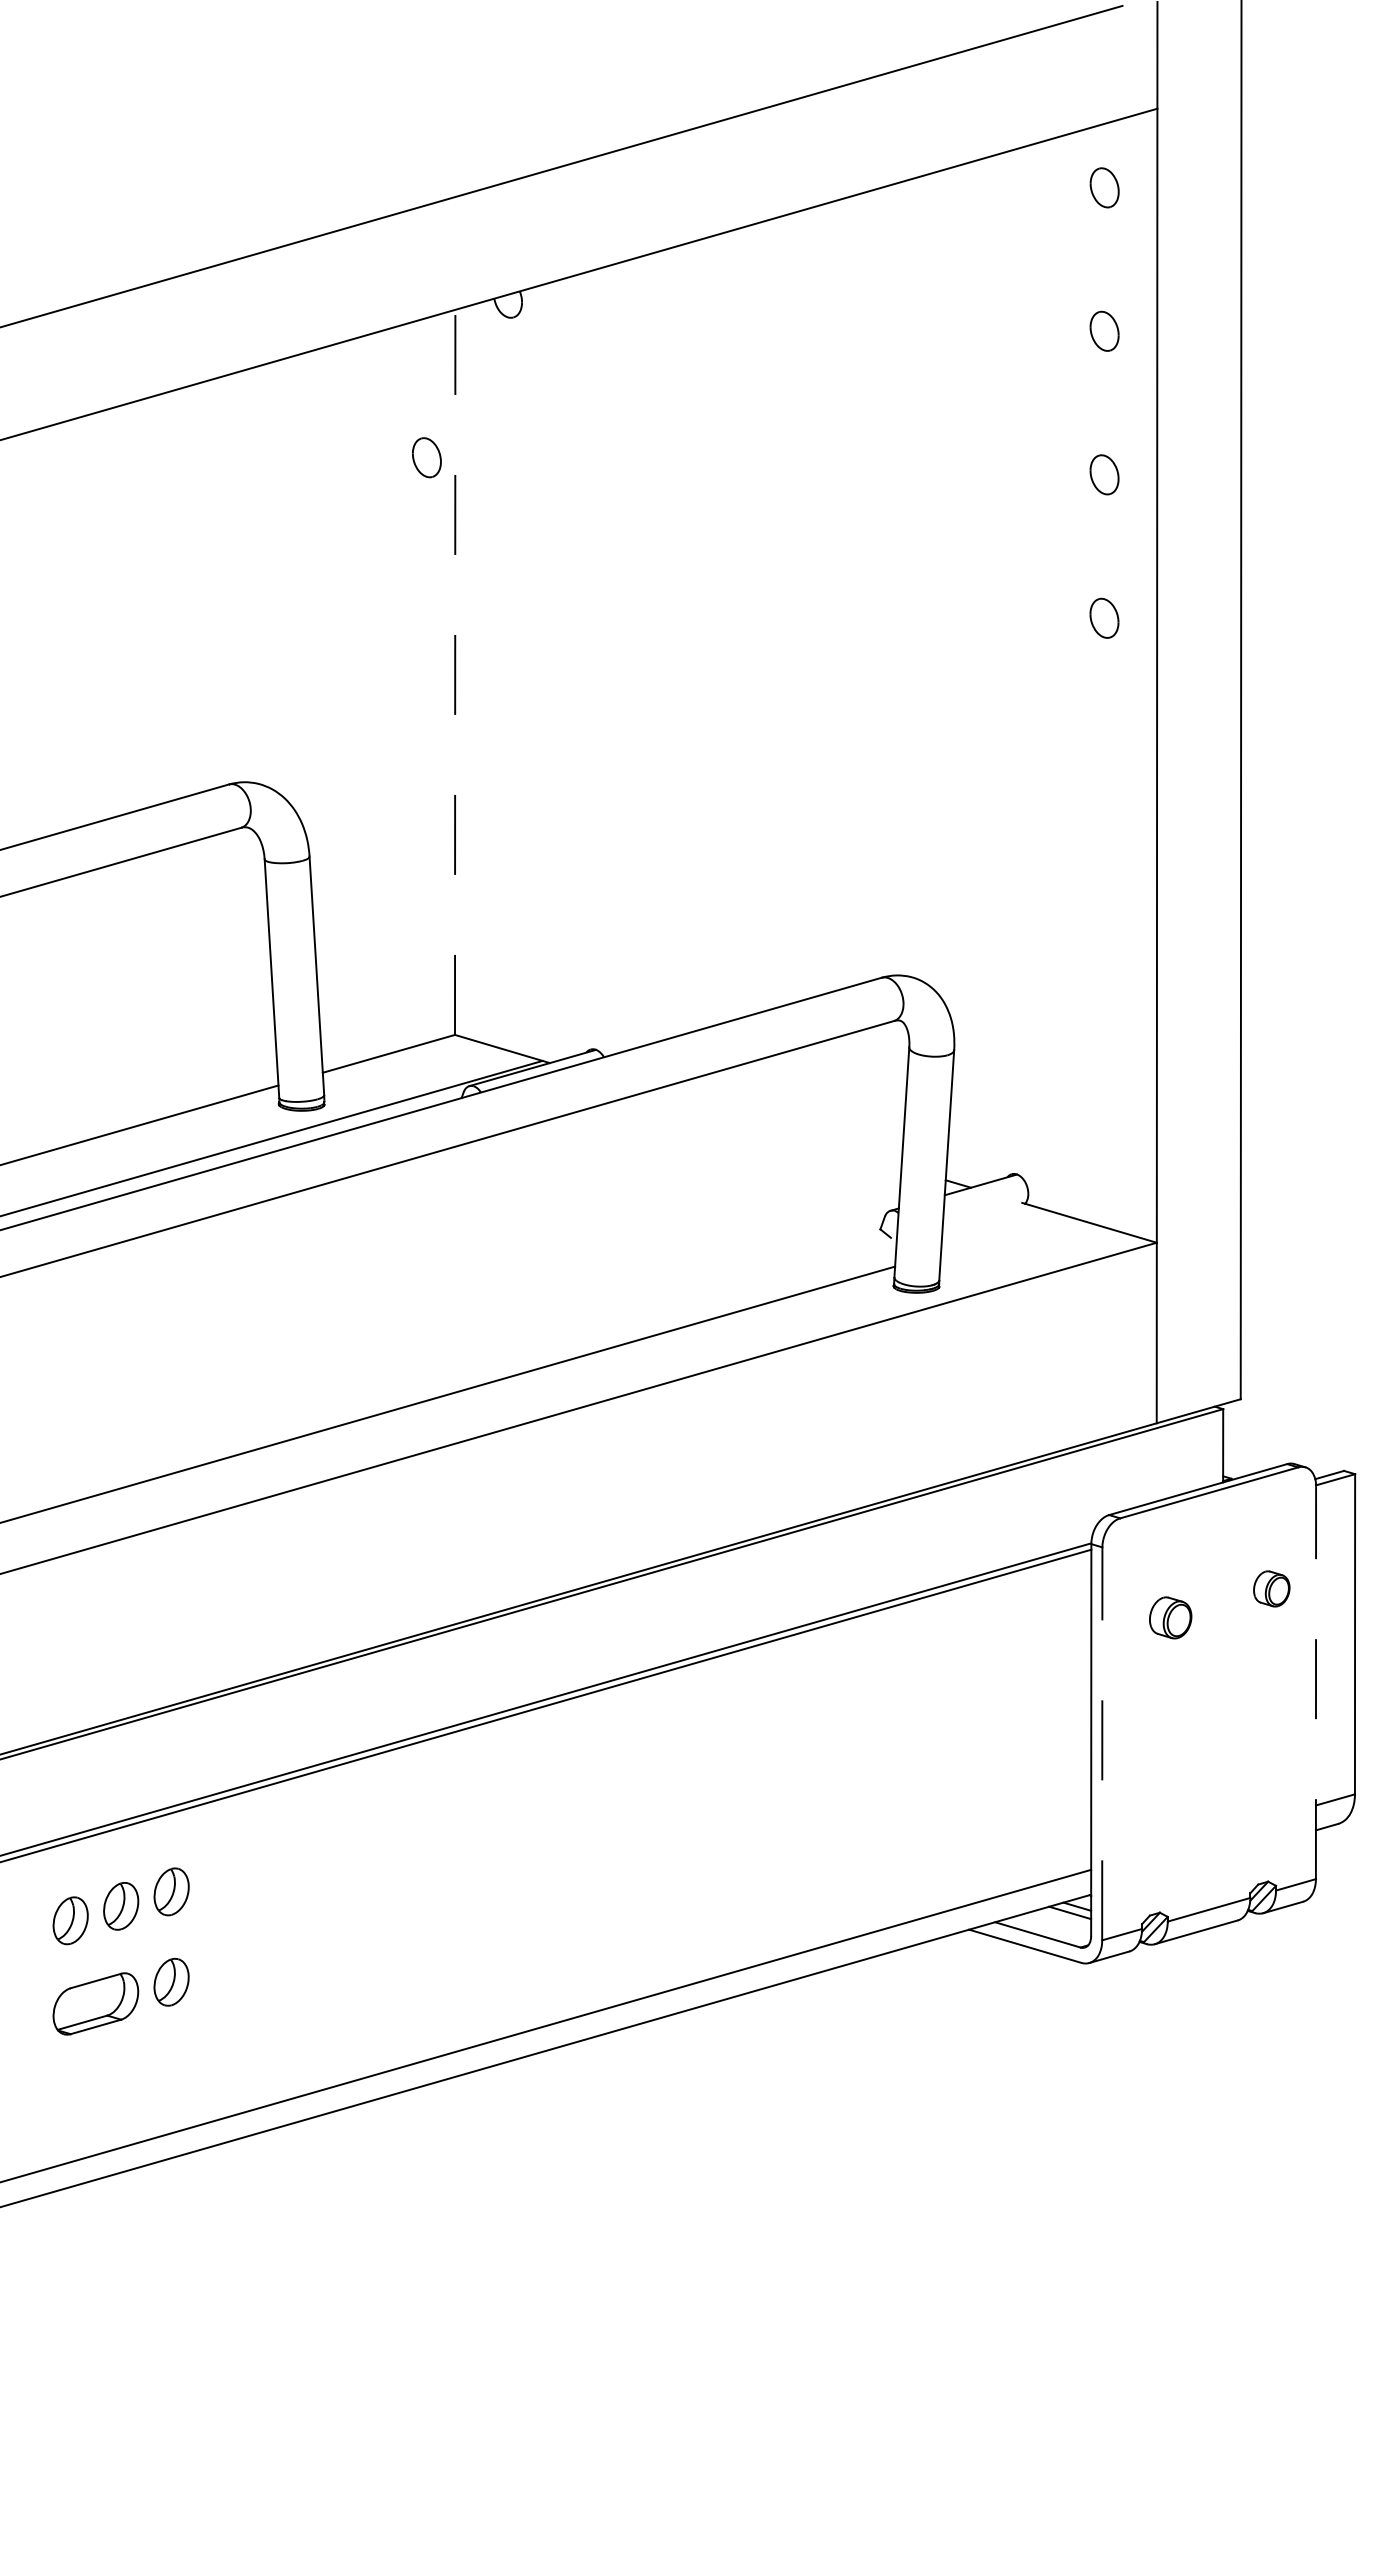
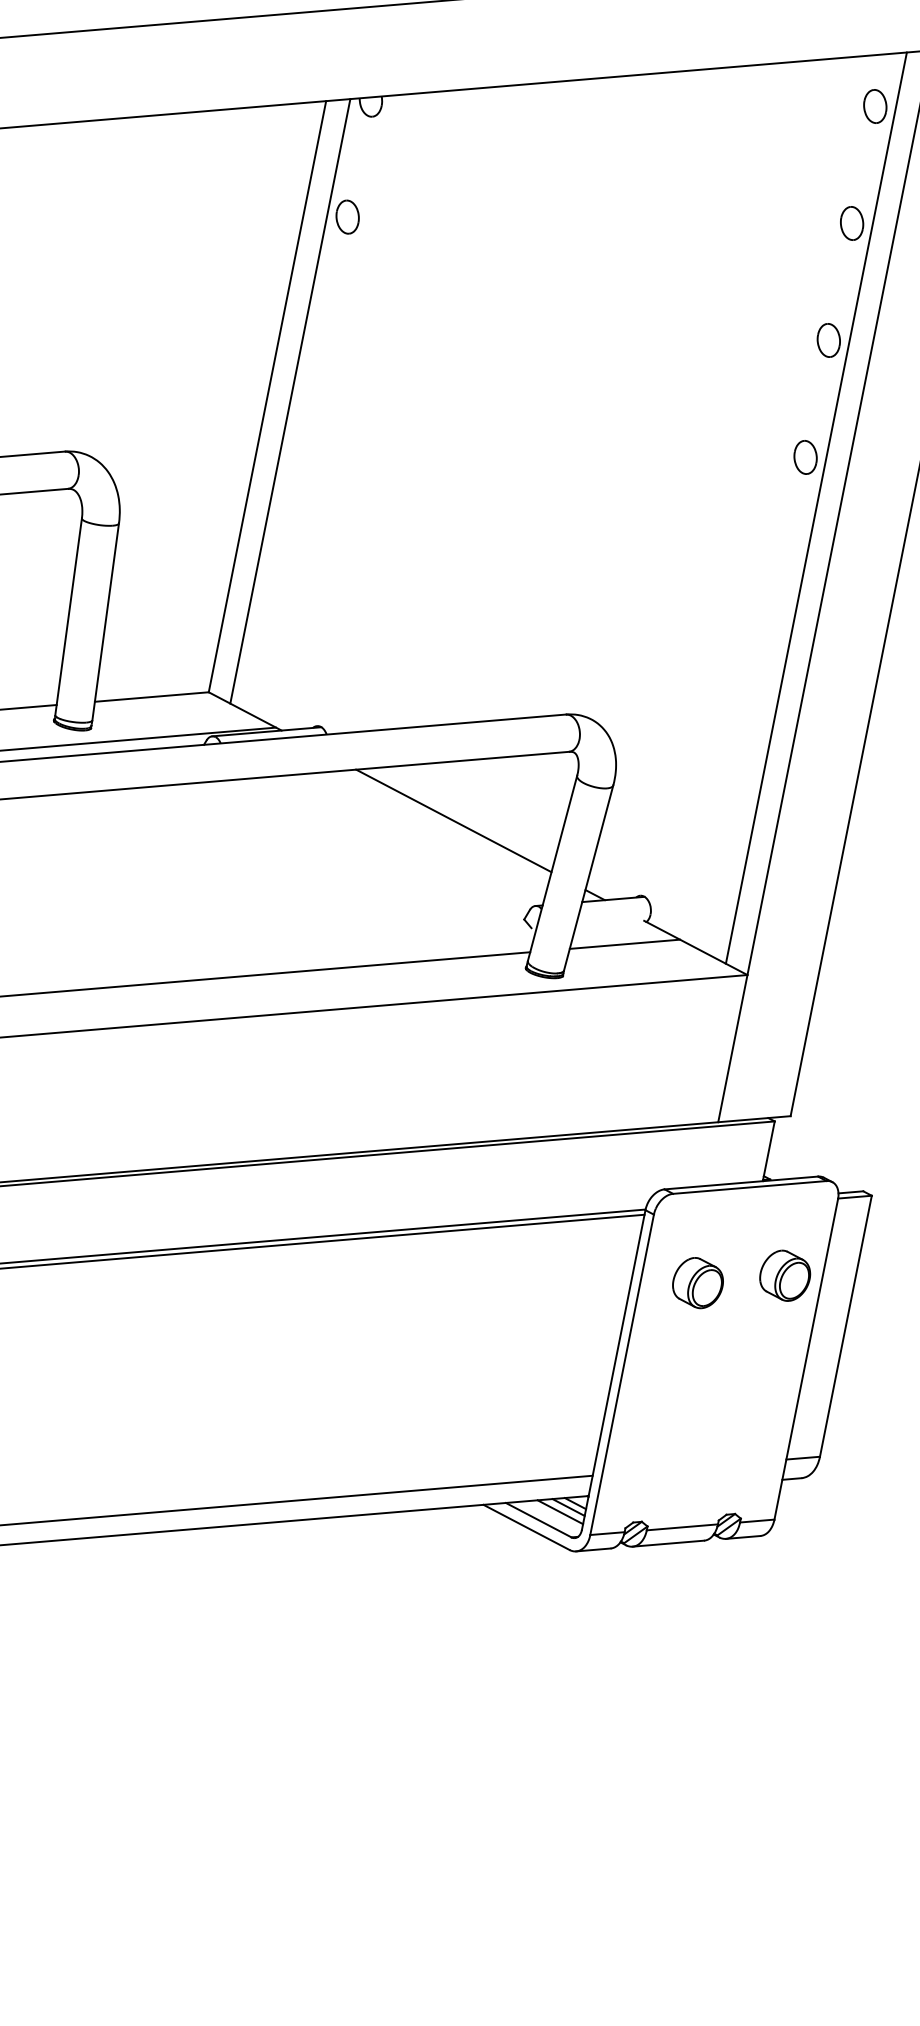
part: (426, 457) -> (347, 216), moved
line: (455, 672) -> (267, 396), dashed -> solid
line: (483, 672) -> (290, 401), added
line: (1128, 675) -> (815, 507), added
line: (773, 1129) -> (453, 820), added
line: (1005, 1234) -> (625, 943), added
part: (1271, 1588) -> (785, 1275), size x1.67
part: (1170, 1617) -> (698, 1282), size x1.43
line: (1316, 1682) -> (806, 1359), dashed -> solid
line: (1102, 1743) -> (622, 1374), dashed -> solid
line: (1061, 1920) -> (560, 1512), added

